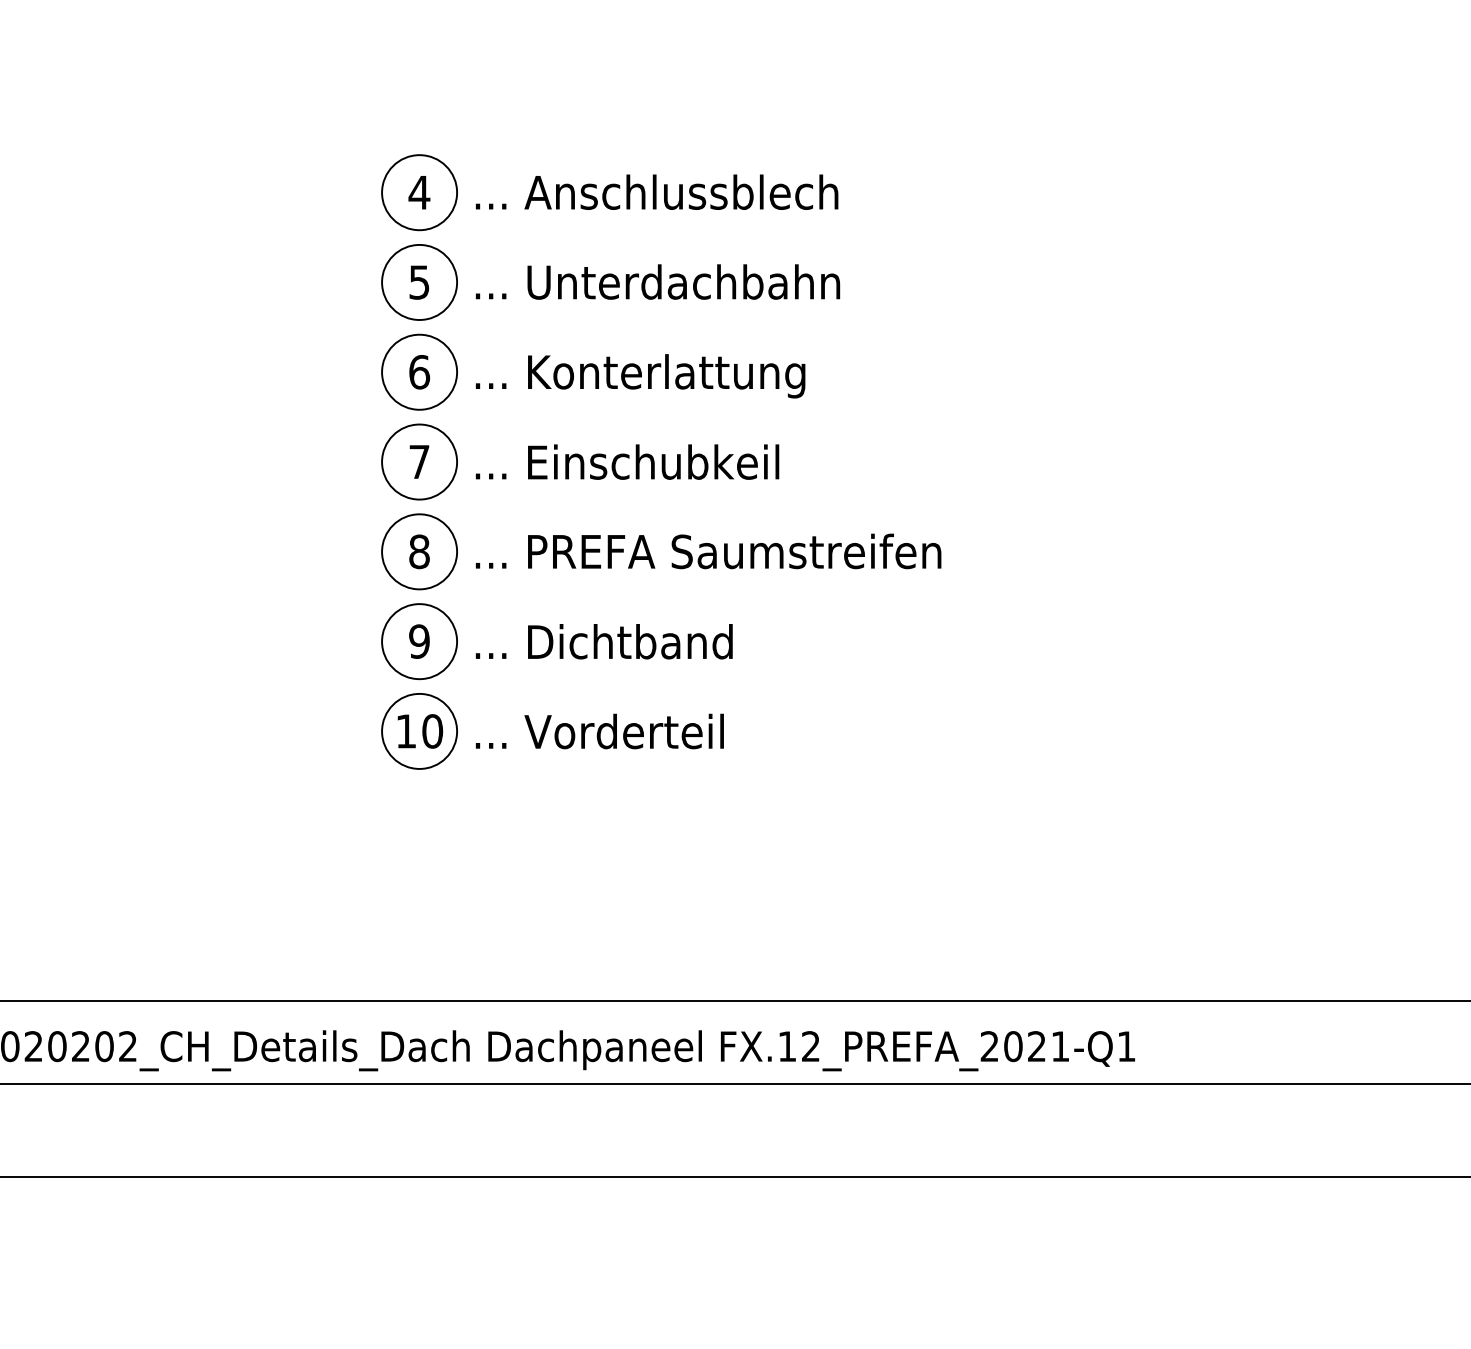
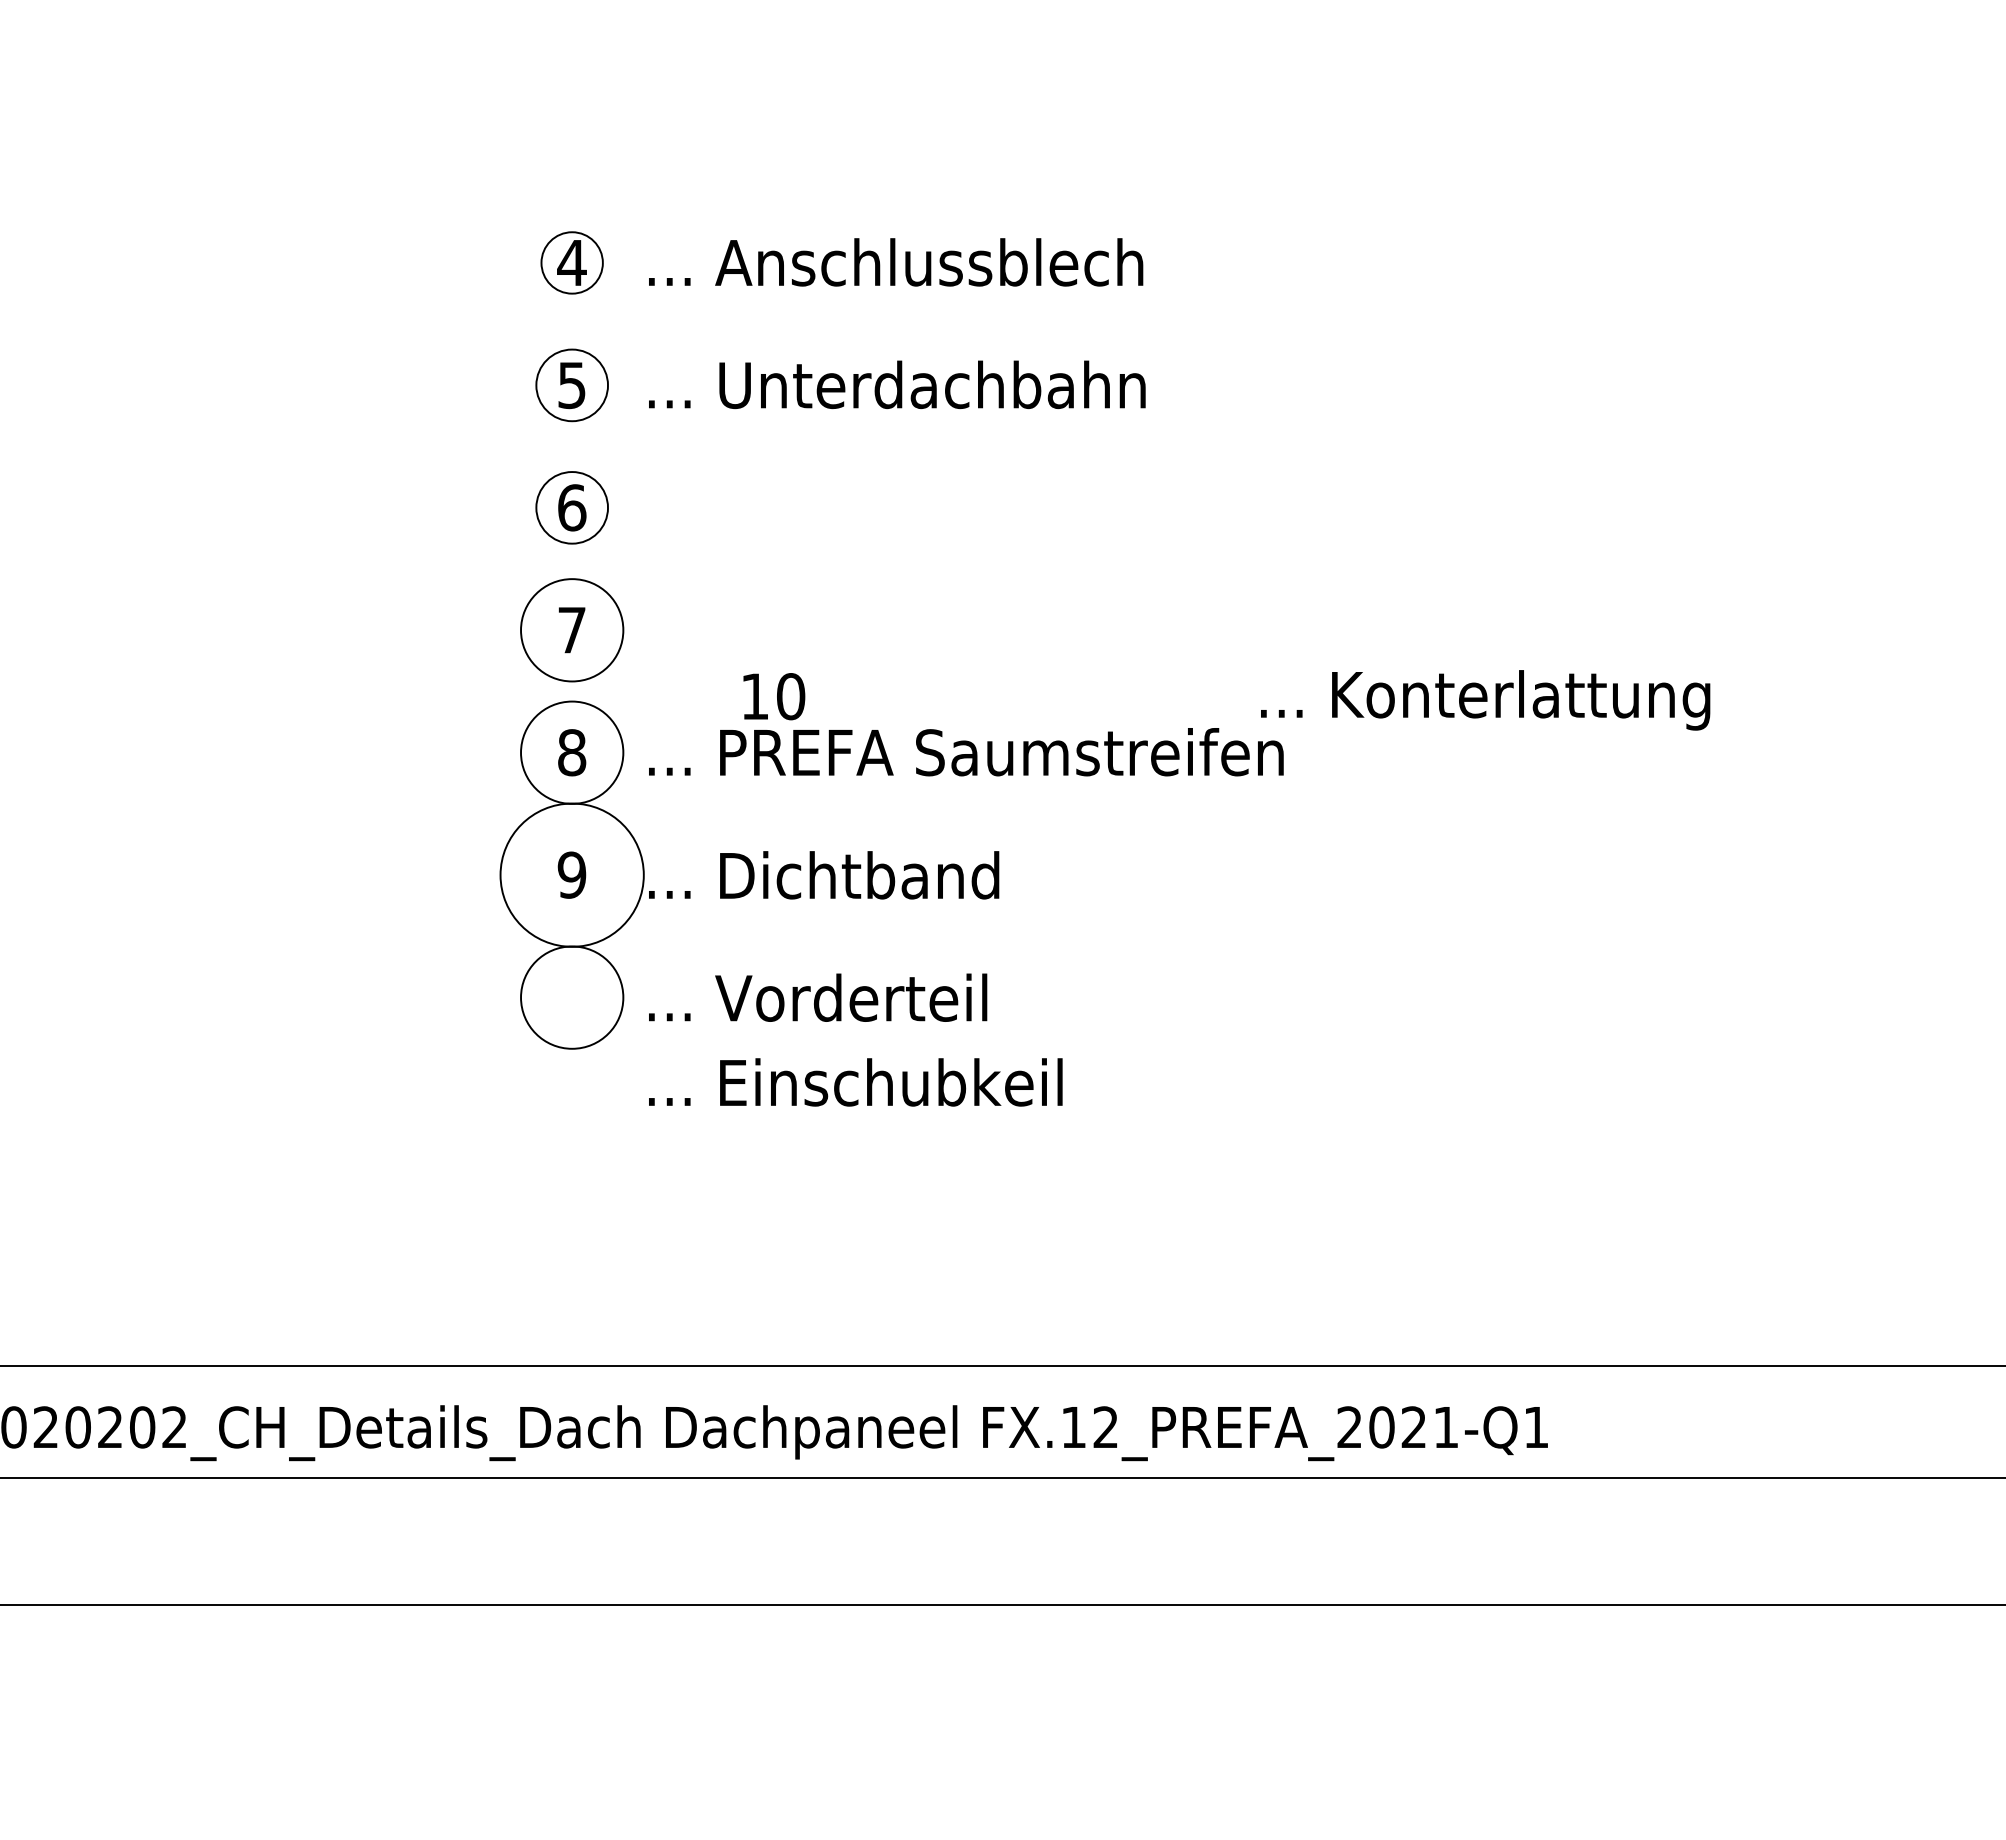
circle: (419, 192) -> (572, 262), size x0.6
circle: (419, 282) -> (572, 385), size x0.7
circle: (419, 372) -> (572, 507), size x0.7
text: (640, 376) -> (1485, 700), moved
text: (627, 462) -> (855, 1082), moved
circle: (419, 641) -> (572, 875), size x1.4
text: (420, 731) -> (774, 696), moved

